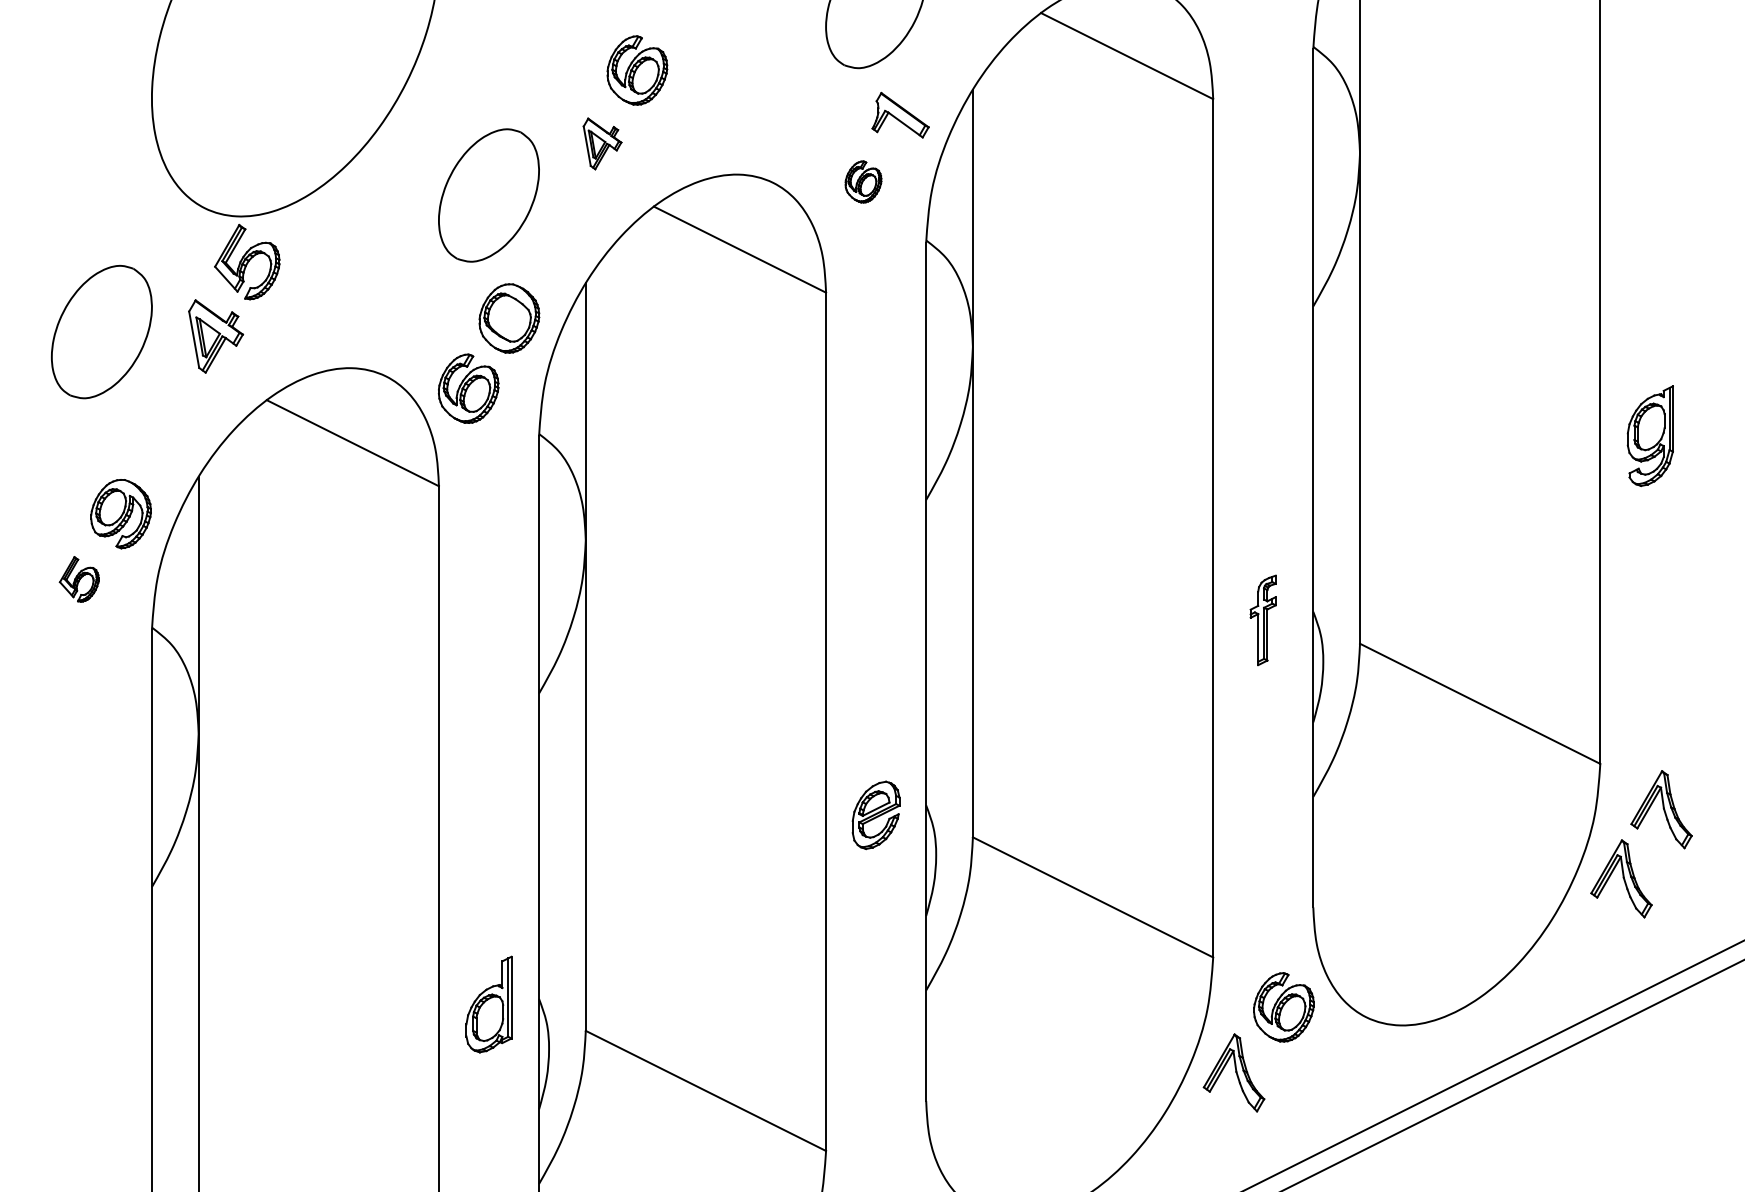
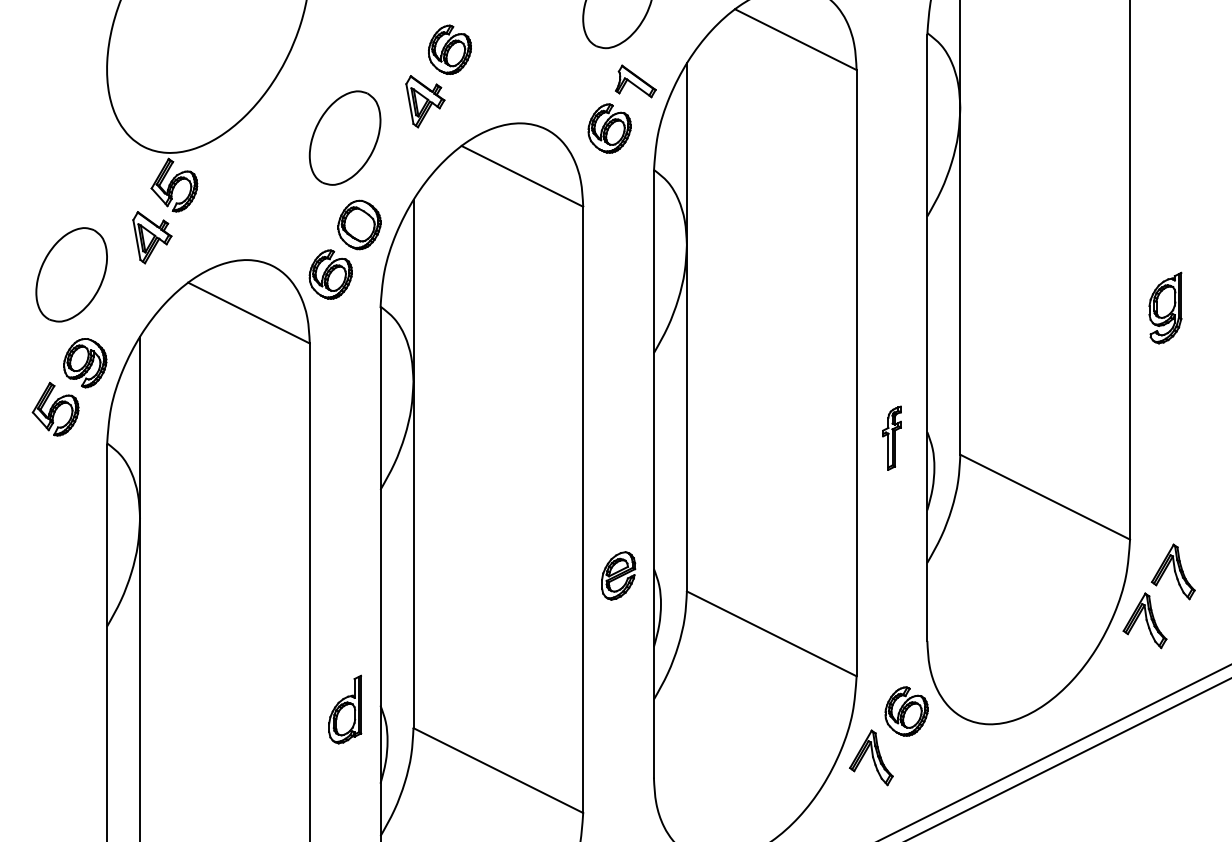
part: (602, 143) -> (425, 101), size x1.43
part: (863, 181) -> (609, 128), size x1.67
part: (101, 332) -> (71, 275), moved
part: (79, 579) -> (55, 409), size x1.67

